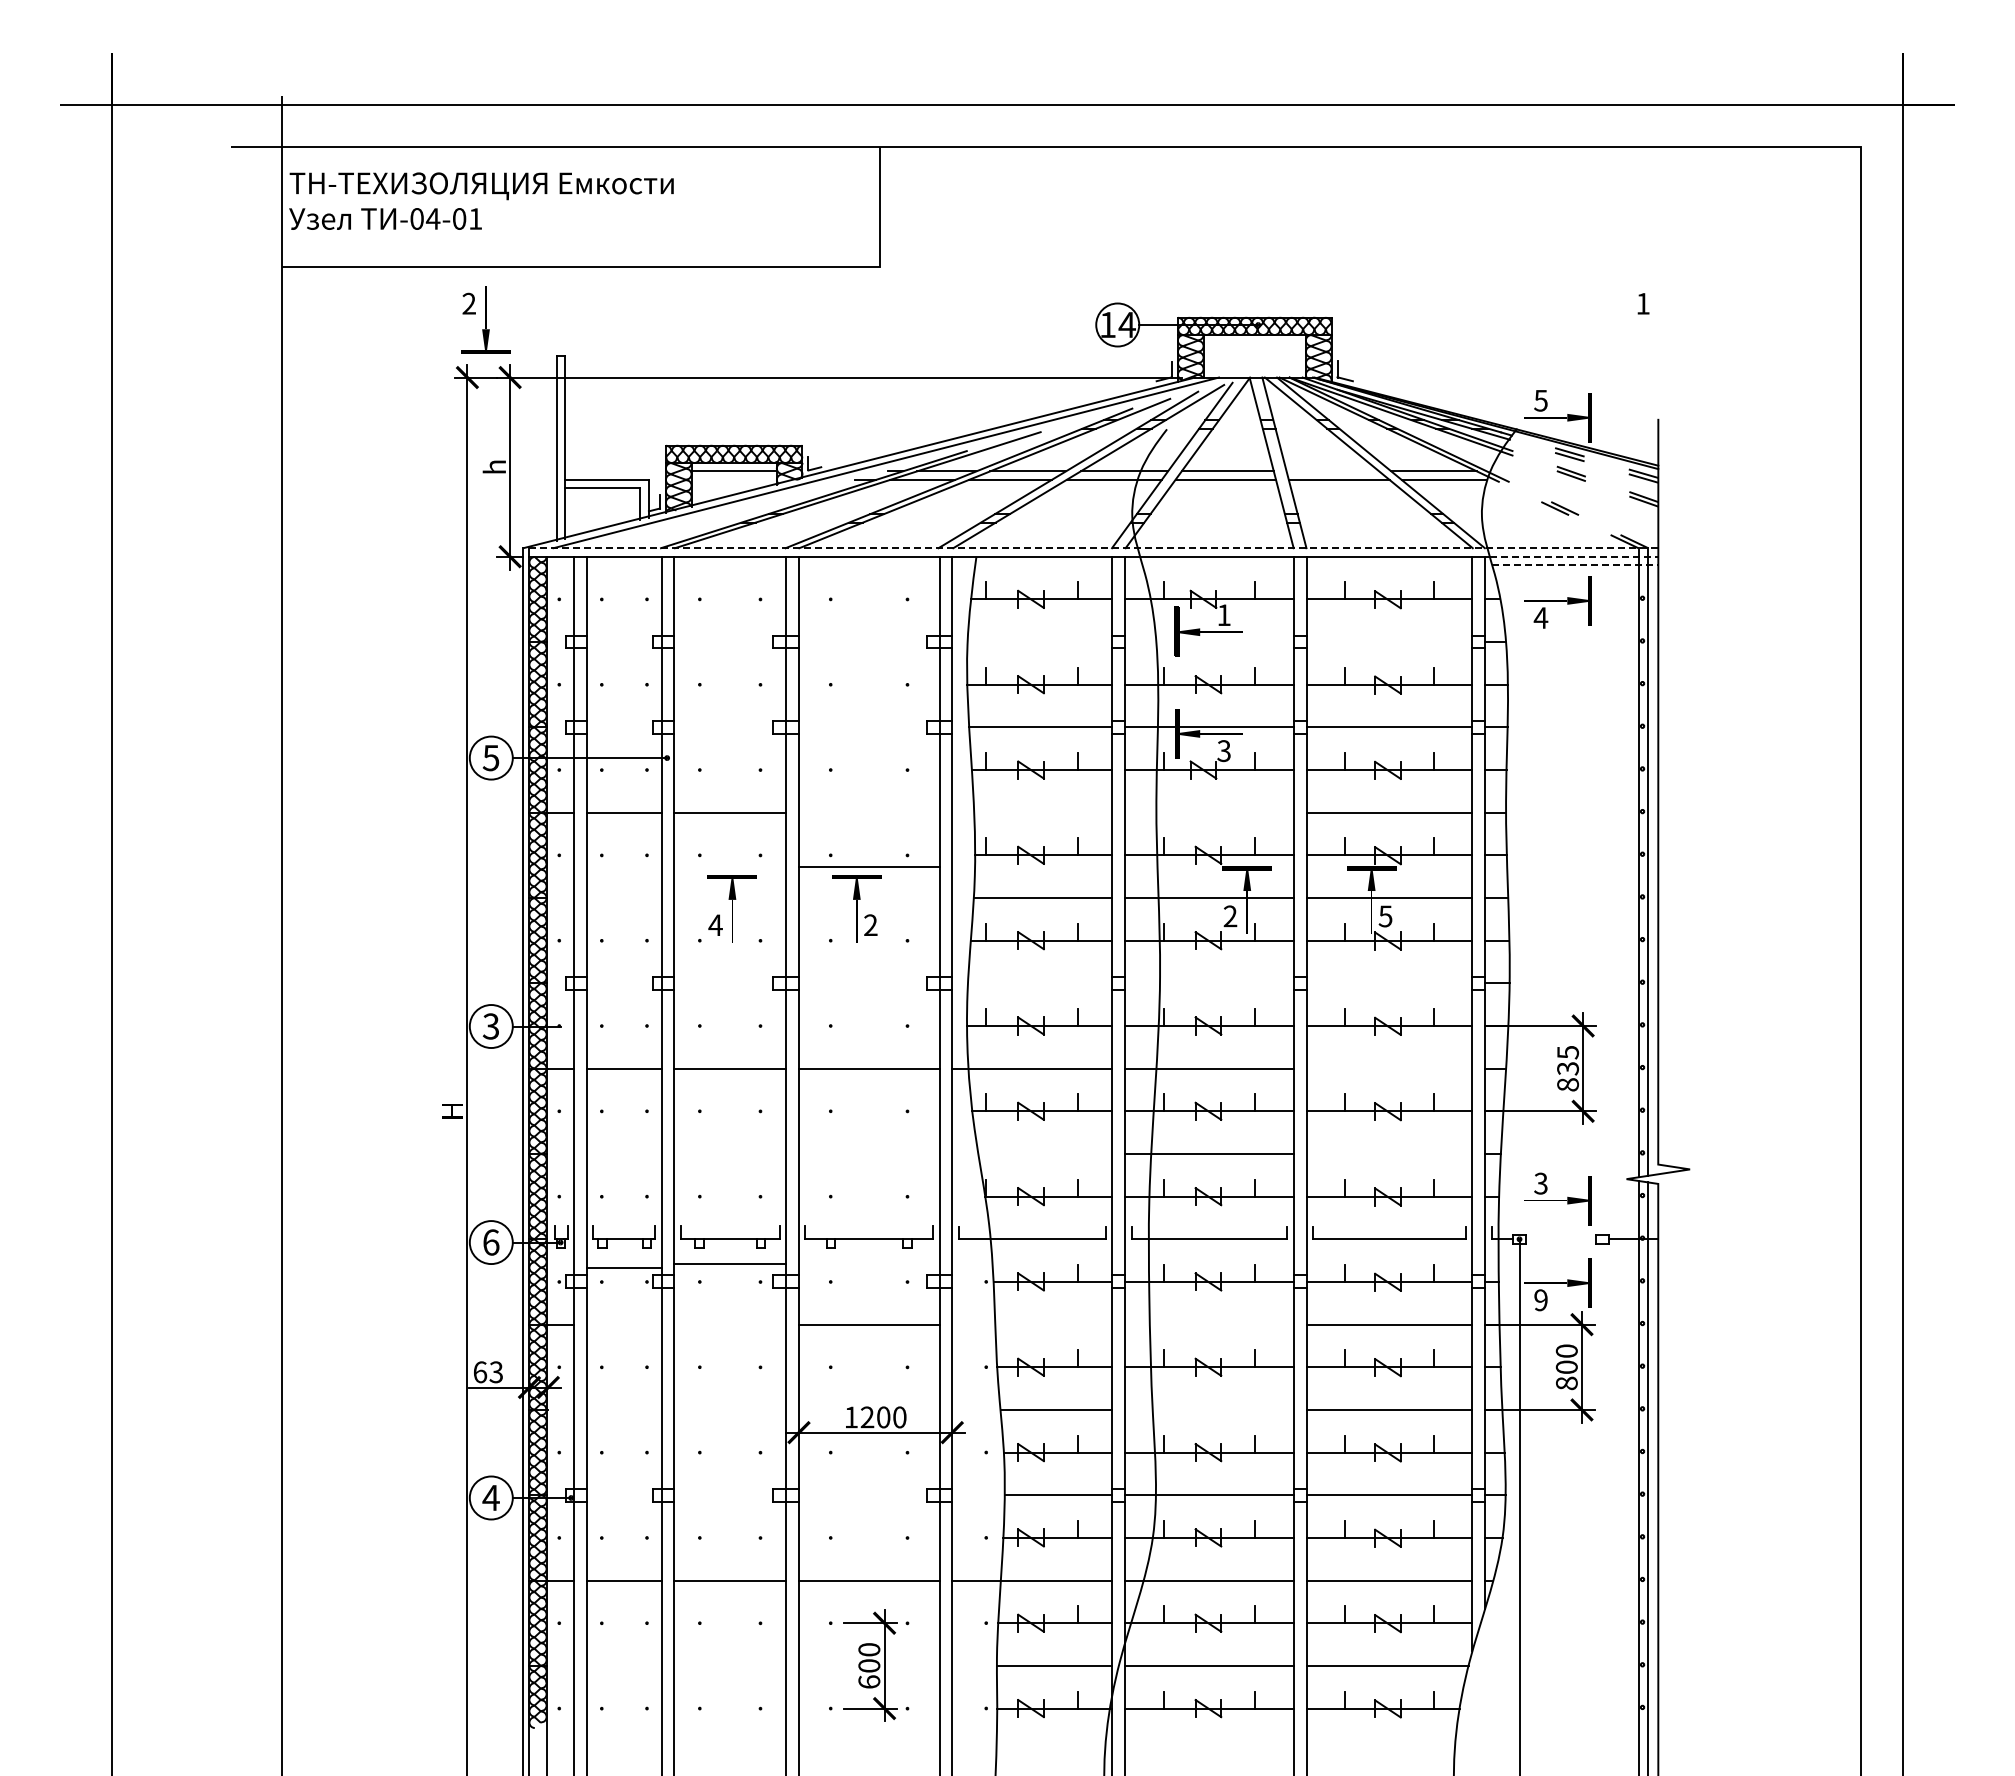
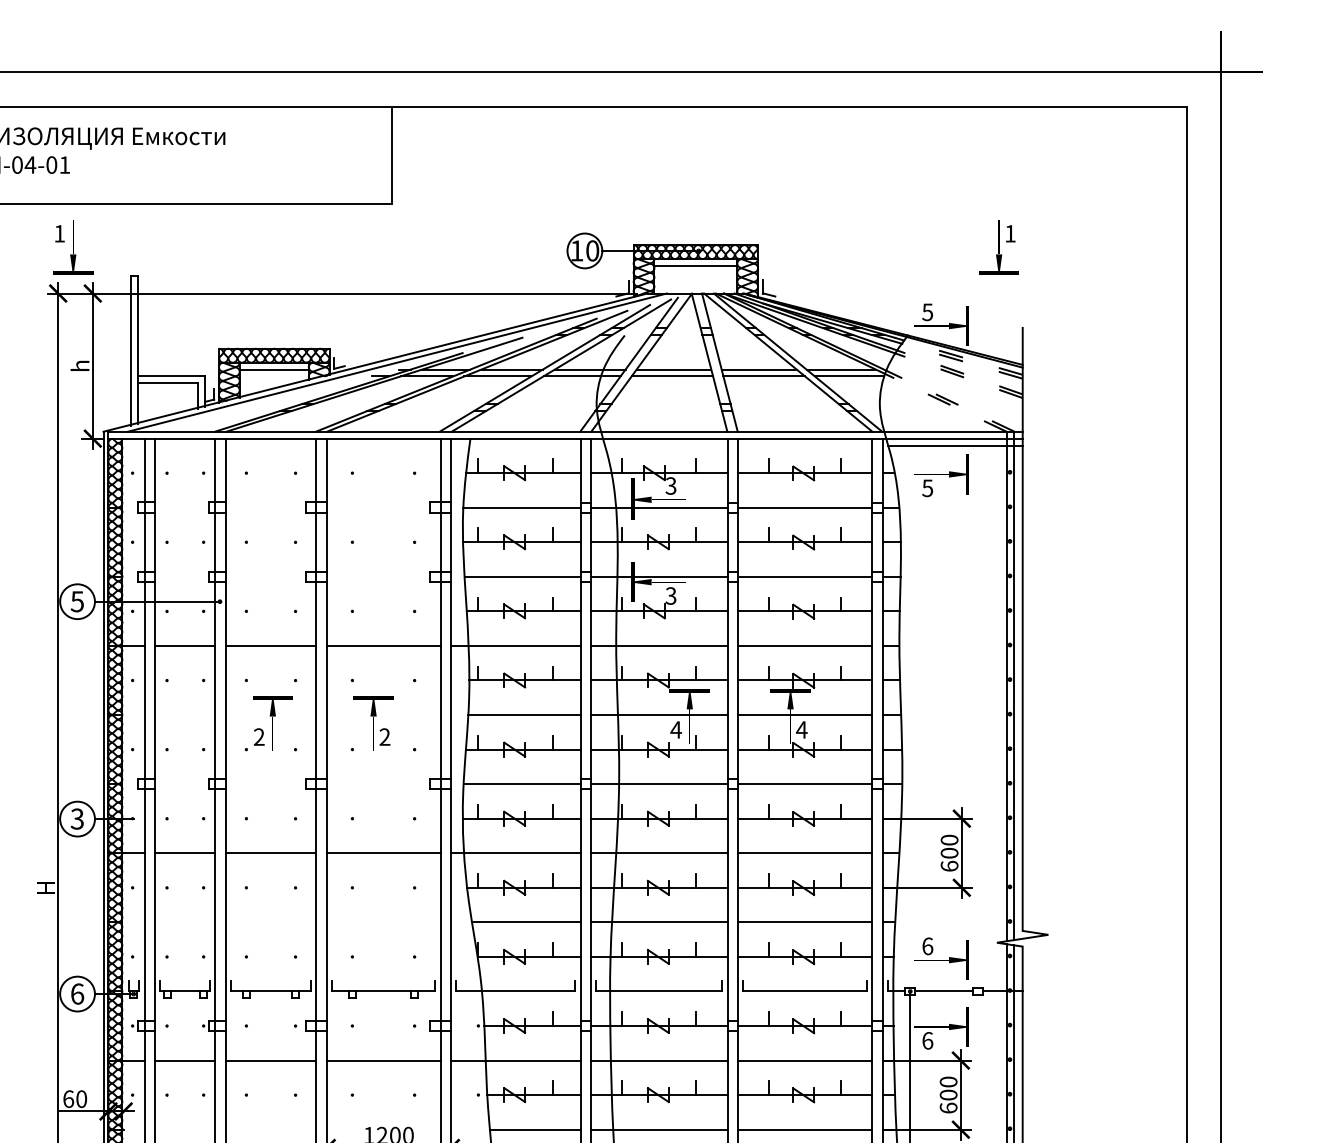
text: (468, 303) -> (59, 233), 2 -> 1
part: (1628, 319) -> (998, 246), added
text: (1126, 324) -> (591, 250), 14 -> 10
line: (1254, 343) -> (695, 265), added
line: (1332, 471) -> (758, 369), added
line: (1094, 548) -> (566, 431), dashed -> solid
line: (1574, 556) -> (954, 438), dashed -> solid
line: (1575, 565) -> (955, 445), dashed -> solid
text: (1223, 615) -> (670, 486), 1 -> 3
text: (1540, 618) -> (927, 488), 4 -> 5
line: (1039, 642) -> (521, 508), added
line: (1209, 642) -> (659, 508), added
line: (1389, 642) -> (804, 508), added
line: (1032, 812) -> (515, 645), added
line: (1209, 812) -> (659, 645), added
line: (868, 866) -> (383, 645), moved
text: (1230, 916) -> (676, 730), 2 -> 4
text: (1385, 916) -> (801, 730), 5 -> 4
text: (715, 924) -> (259, 736), 4 -> 2
line: (1040, 983) -> (522, 784), added
line: (1209, 983) -> (659, 784), added
line: (1389, 983) -> (804, 784), added
line: (1389, 1068) -> (804, 853), added
text: (1567, 1068) -> (949, 853), 835 -> 600
line: (1045, 1153) -> (526, 921), added
line: (1389, 1153) -> (804, 921), added
text: (1540, 1183) -> (927, 946), 3 -> 6
line: (1560, 1239) -> (943, 991), added
line: (730, 1263) -> (271, 1060), moved
line: (623, 1267) -> (184, 1060), moved
text: (1540, 1300) -> (927, 1041), 9 -> 6
line: (1032, 1324) -> (515, 1060), added
line: (1209, 1324) -> (659, 1060), added
text: (496, 1372) -> (81, 1099), 63 -> 60
text: (1566, 1383) -> (948, 1108), 800 -> 600
line: (1209, 1409) -> (659, 1129), added

